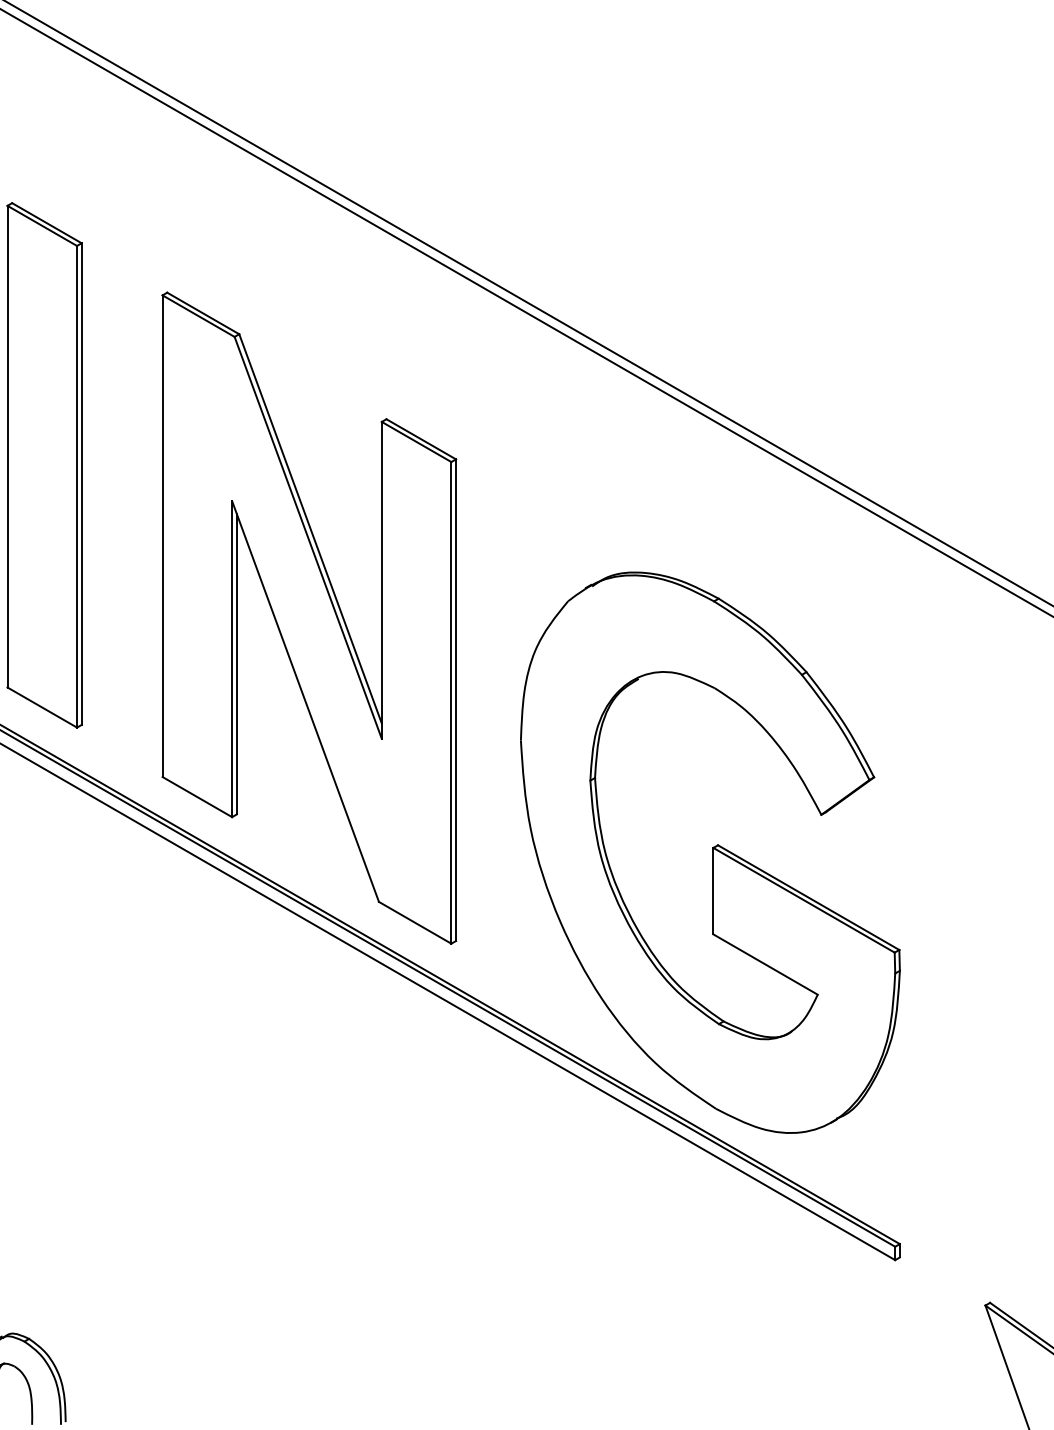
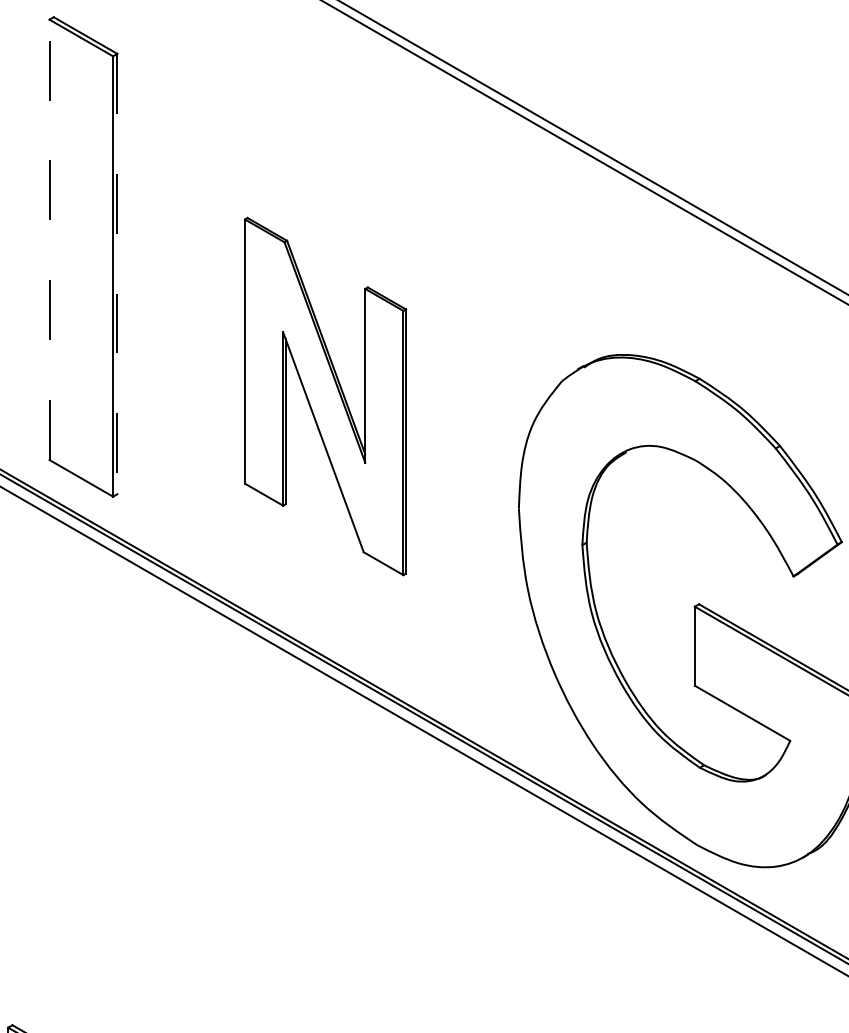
line: (7, 446) -> (49, 239), solid -> dashed
line: (81, 484) -> (117, 274), solid -> dashed
part: (309, 617) -> (325, 396), size x0.6

